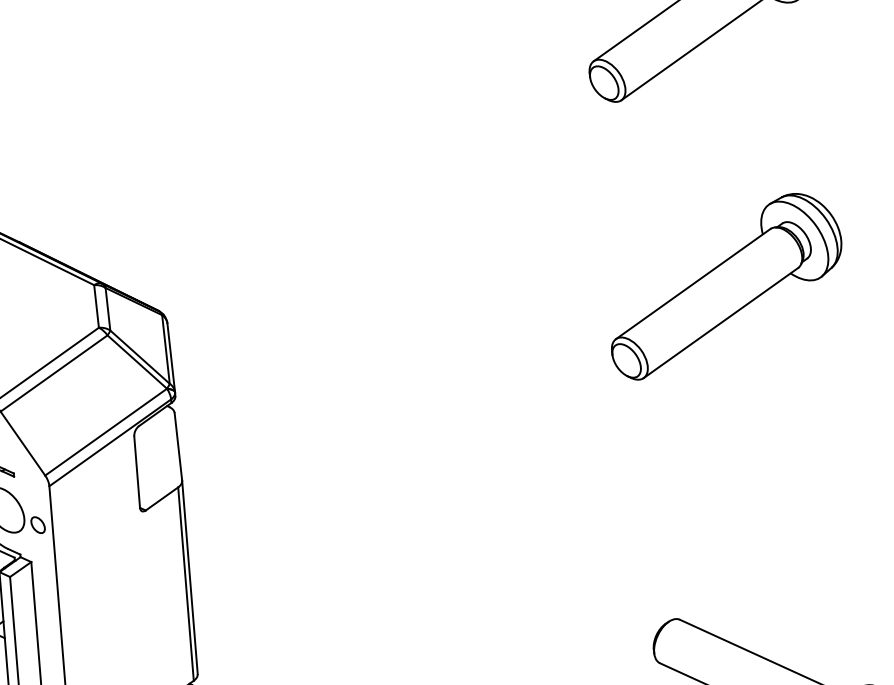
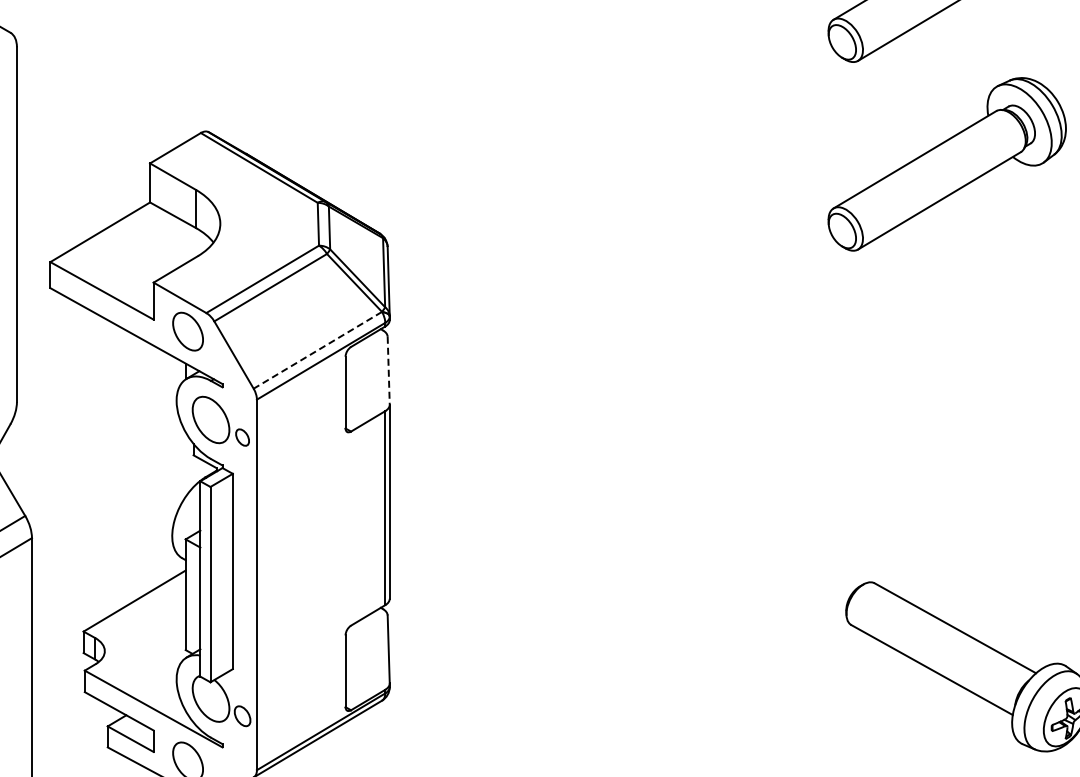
part: (725, 286) -> (946, 164), moved
line: (105, 432) -> (317, 350), solid -> dashed
line: (178, 446) -> (388, 370), solid -> dashed

